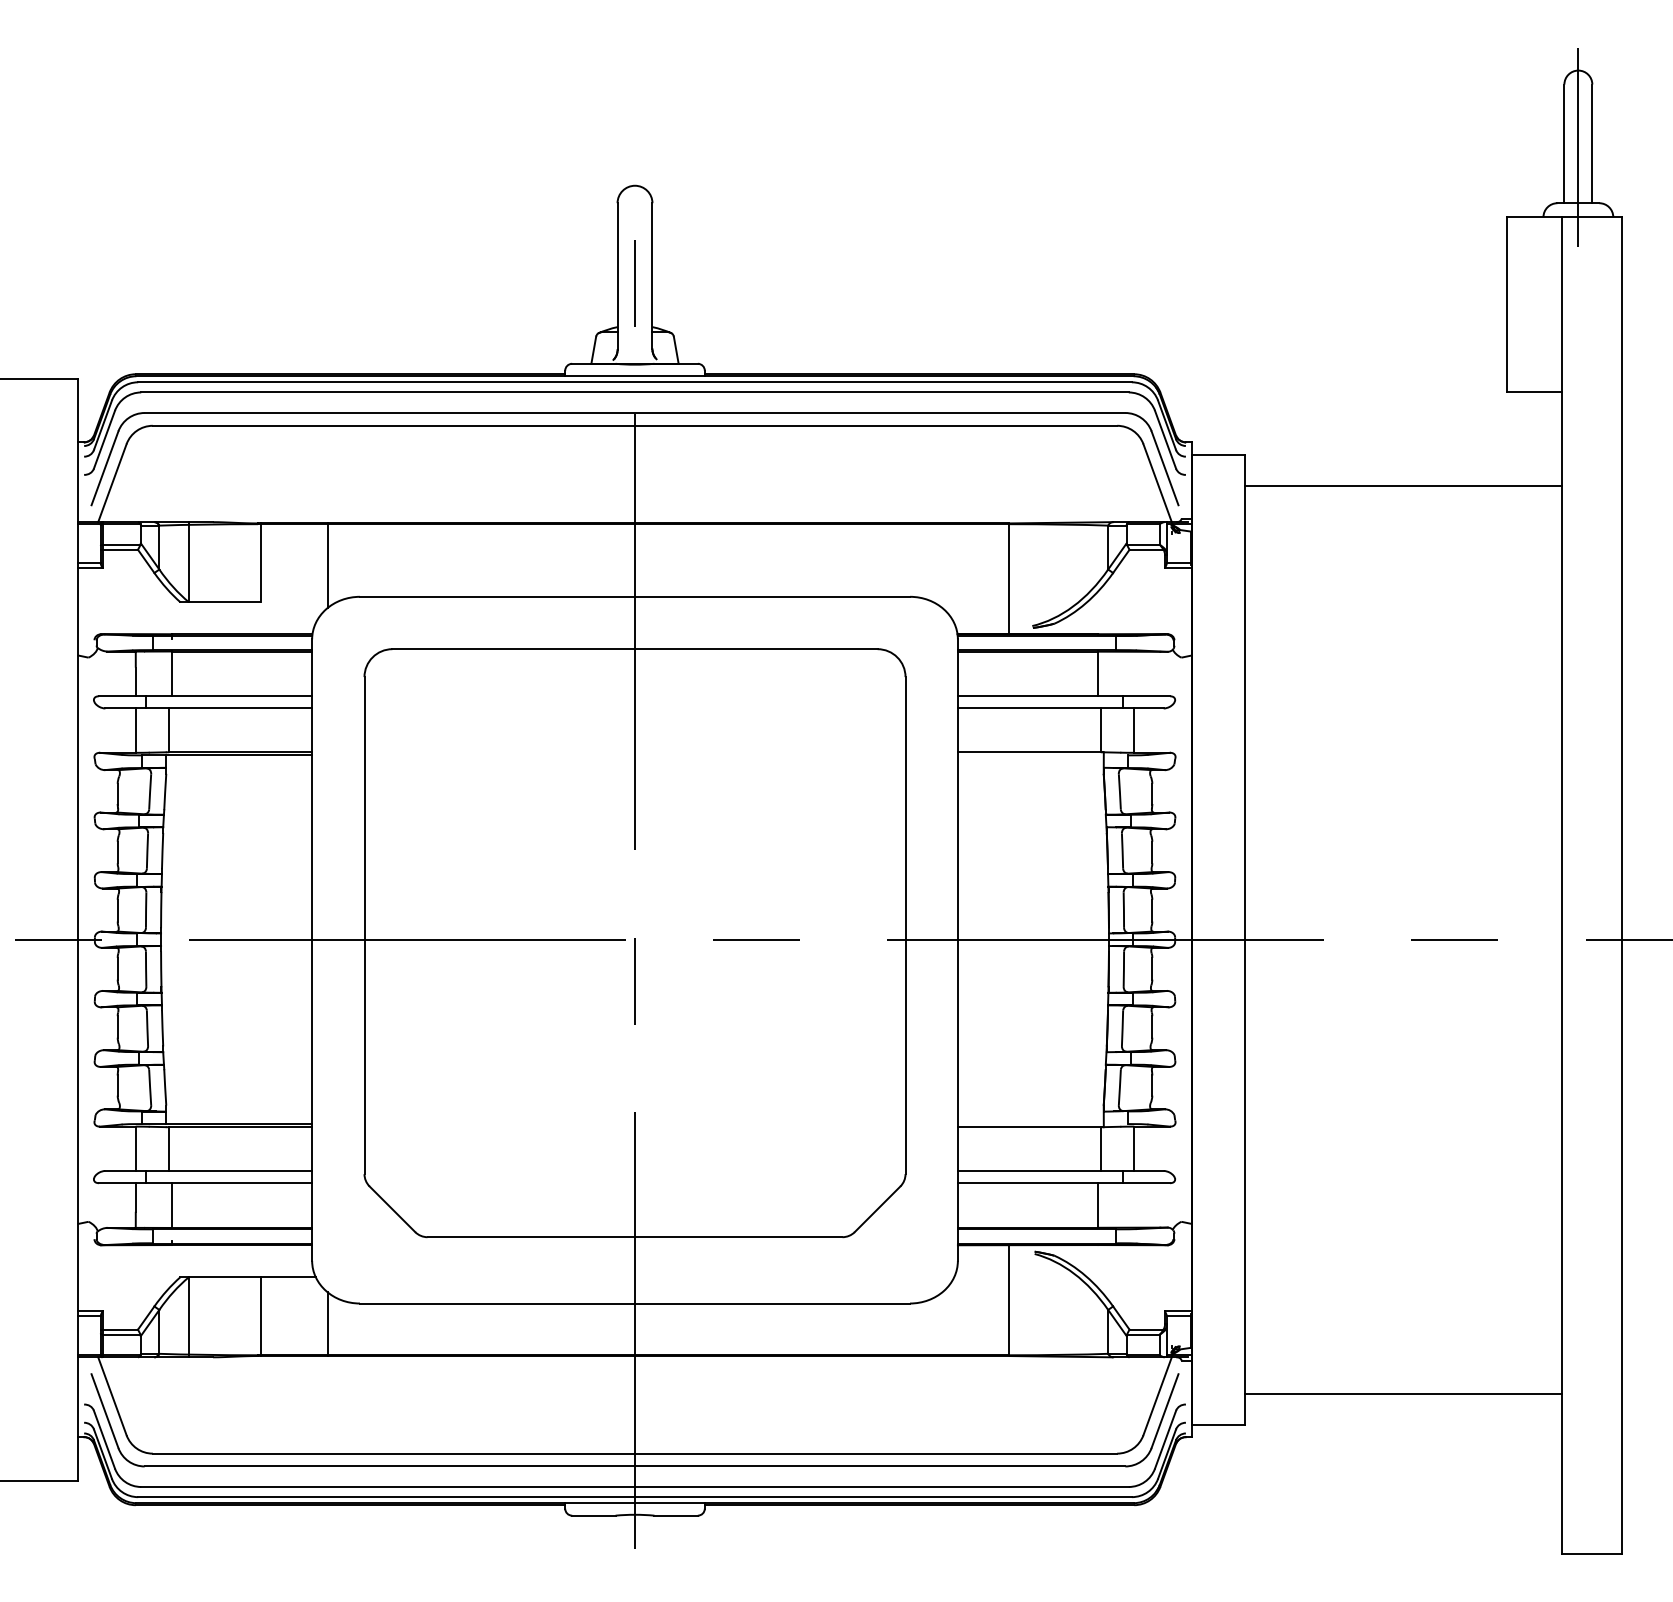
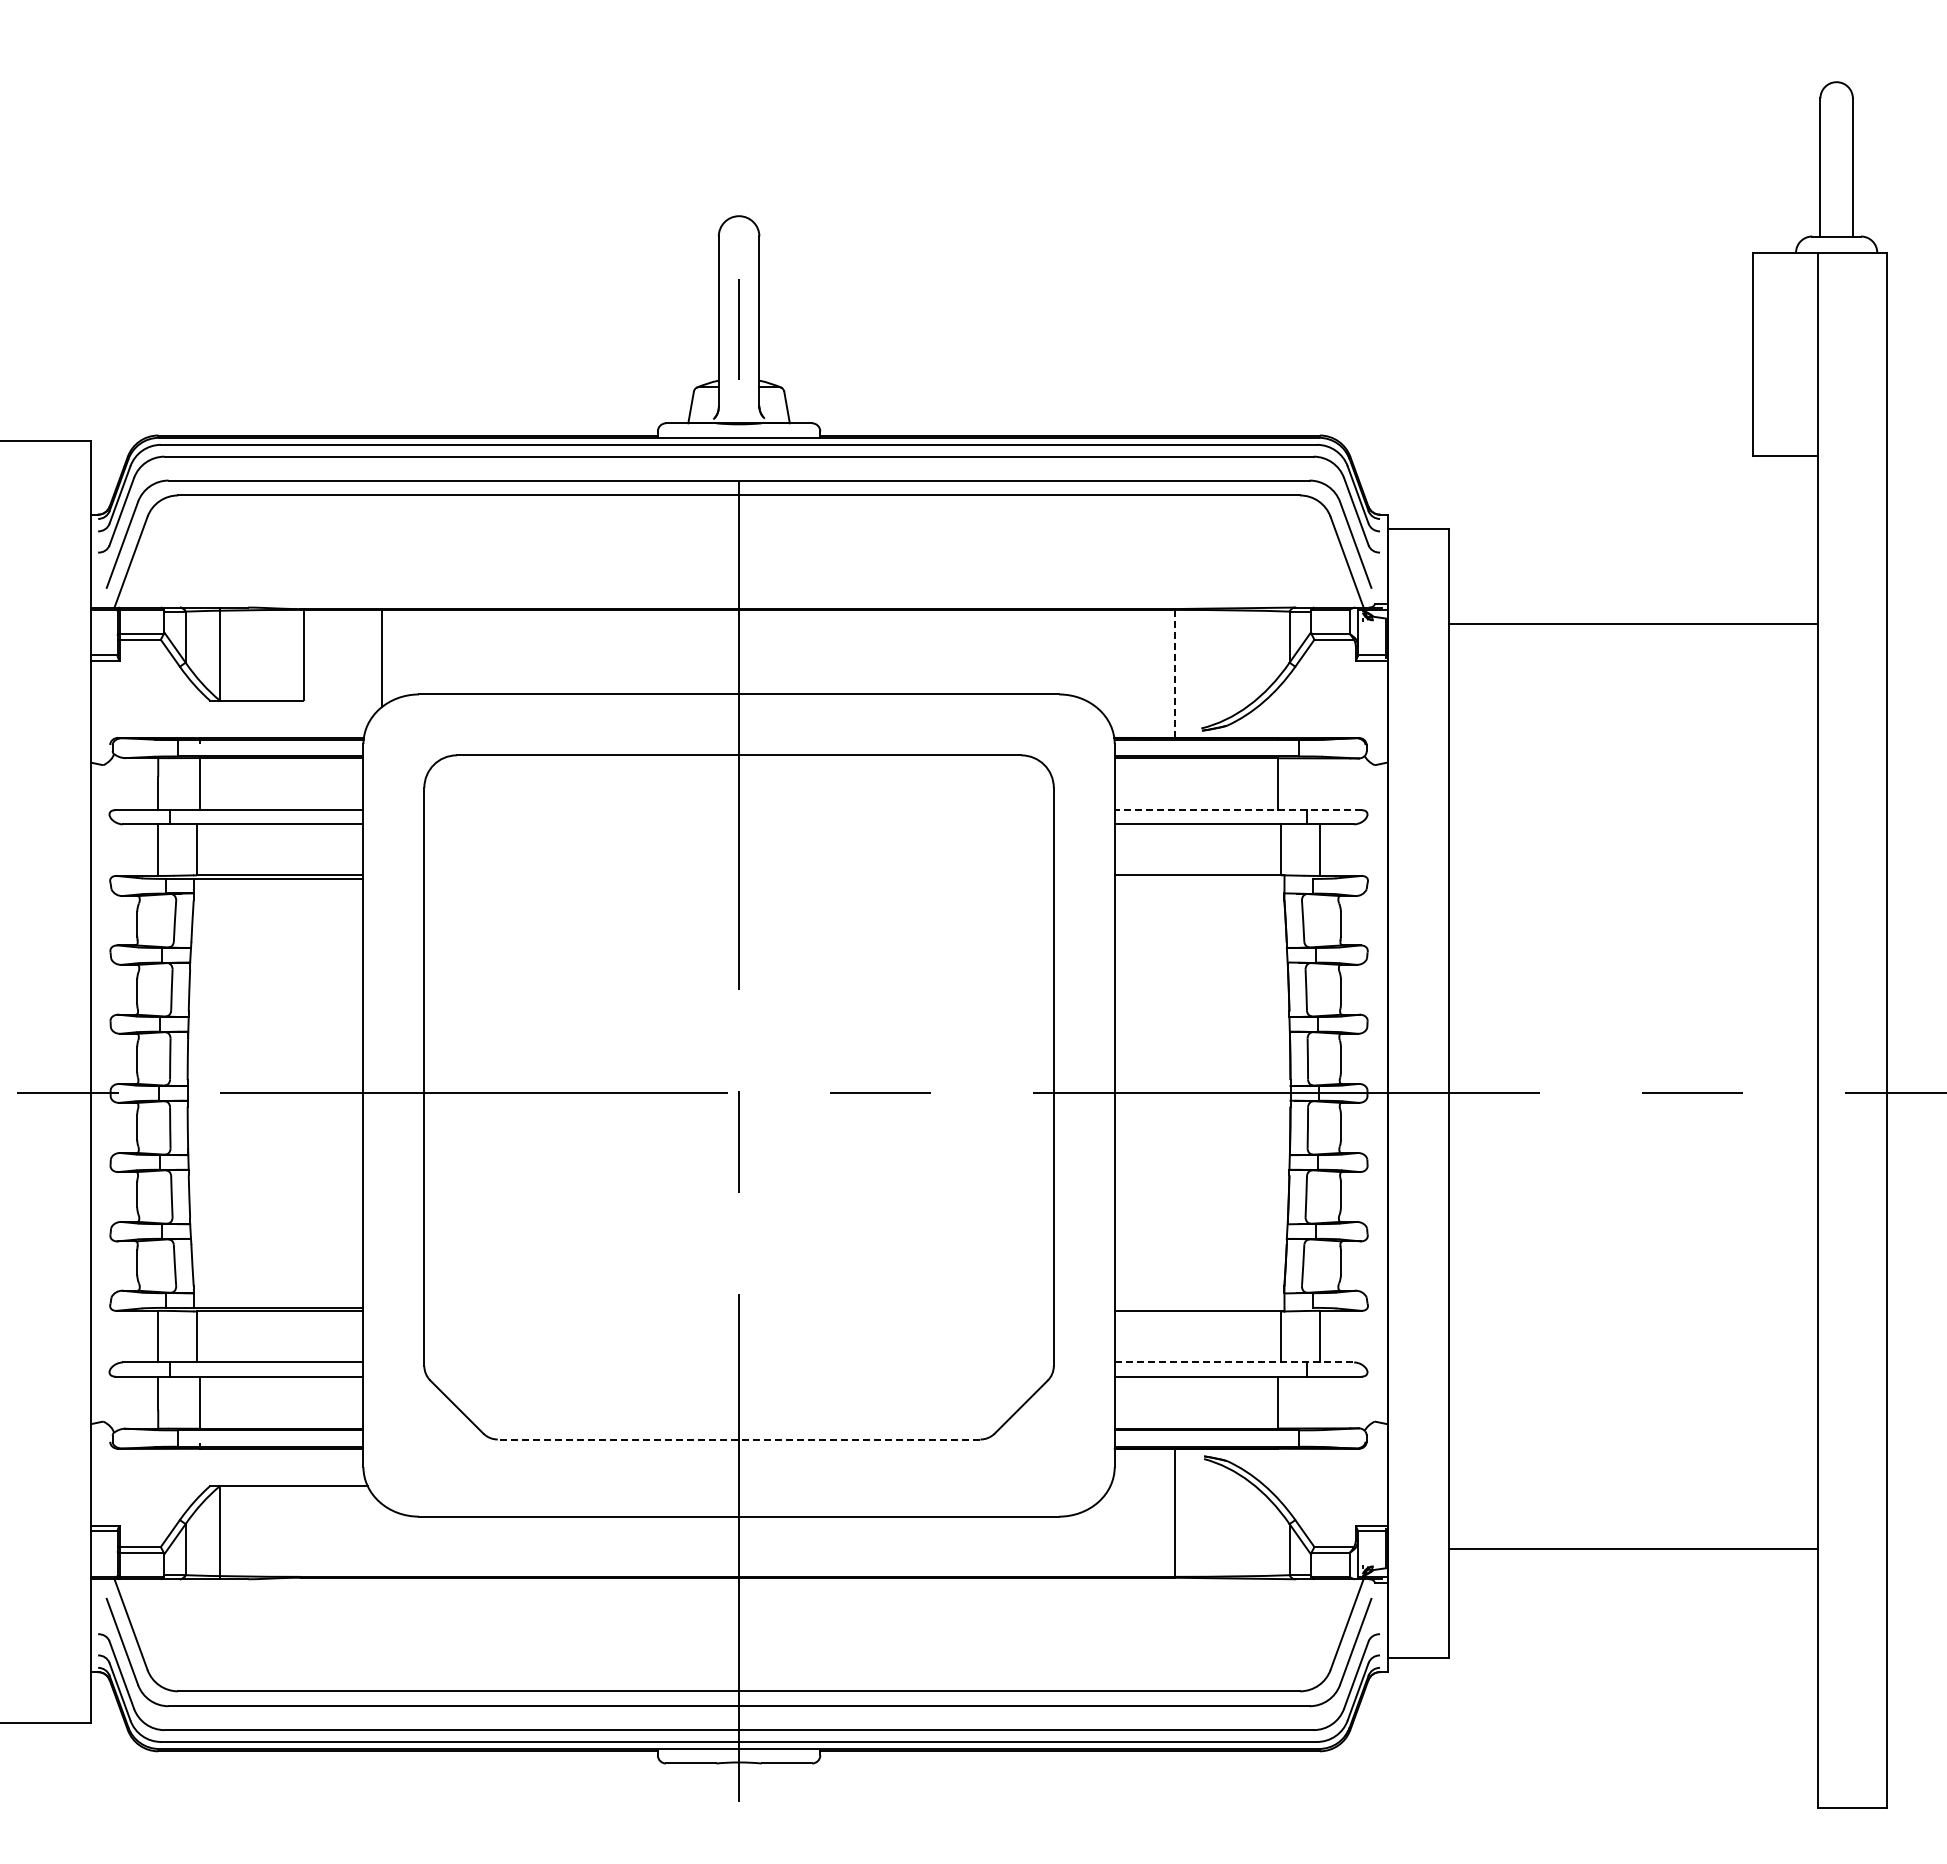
line: (1578, 147) -> (1836, 171), removed
line: (1403, 485) -> (1633, 624), moved
line: (1009, 578) -> (1174, 673), solid -> dashed
line: (1063, 696) -> (1237, 810), solid -> dashed
line: (1060, 1171) -> (1234, 1362), solid -> dashed
line: (634, 1237) -> (738, 1439), solid -> dashed
line: (261, 1316) -> (304, 1531), removed
line: (327, 1324) -> (381, 1540), removed
line: (1403, 1393) -> (1633, 1549), moved

